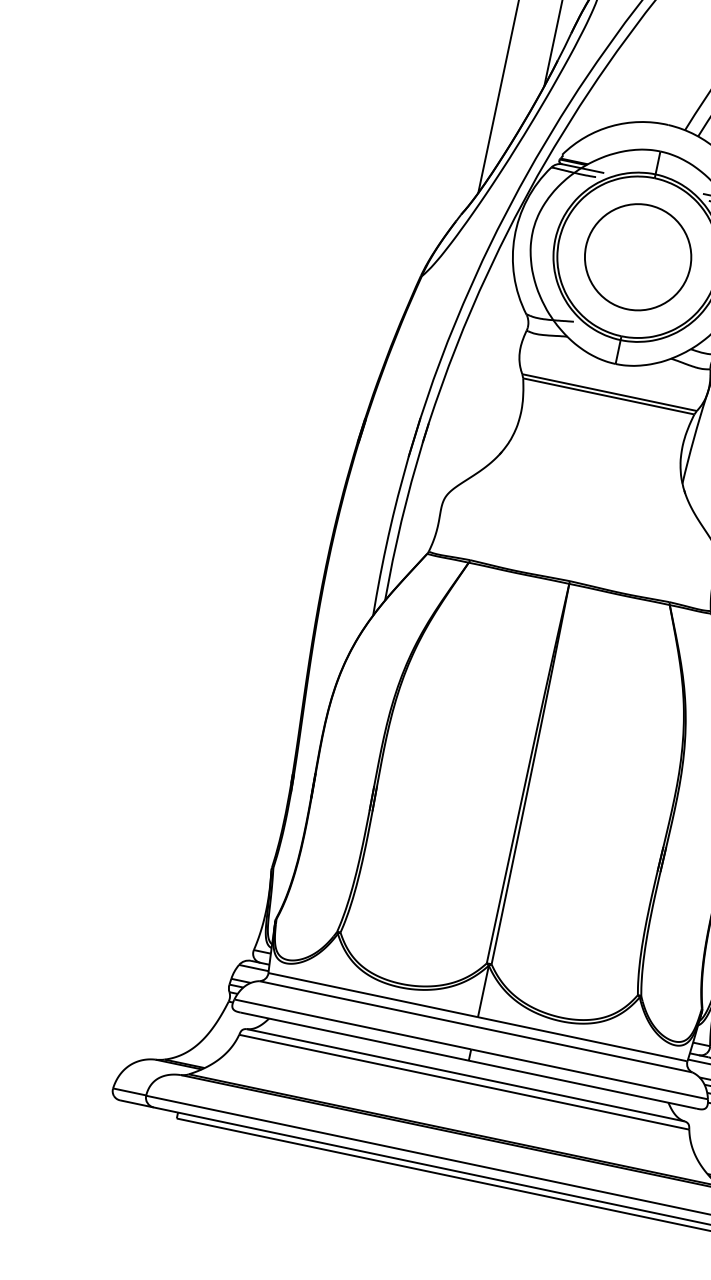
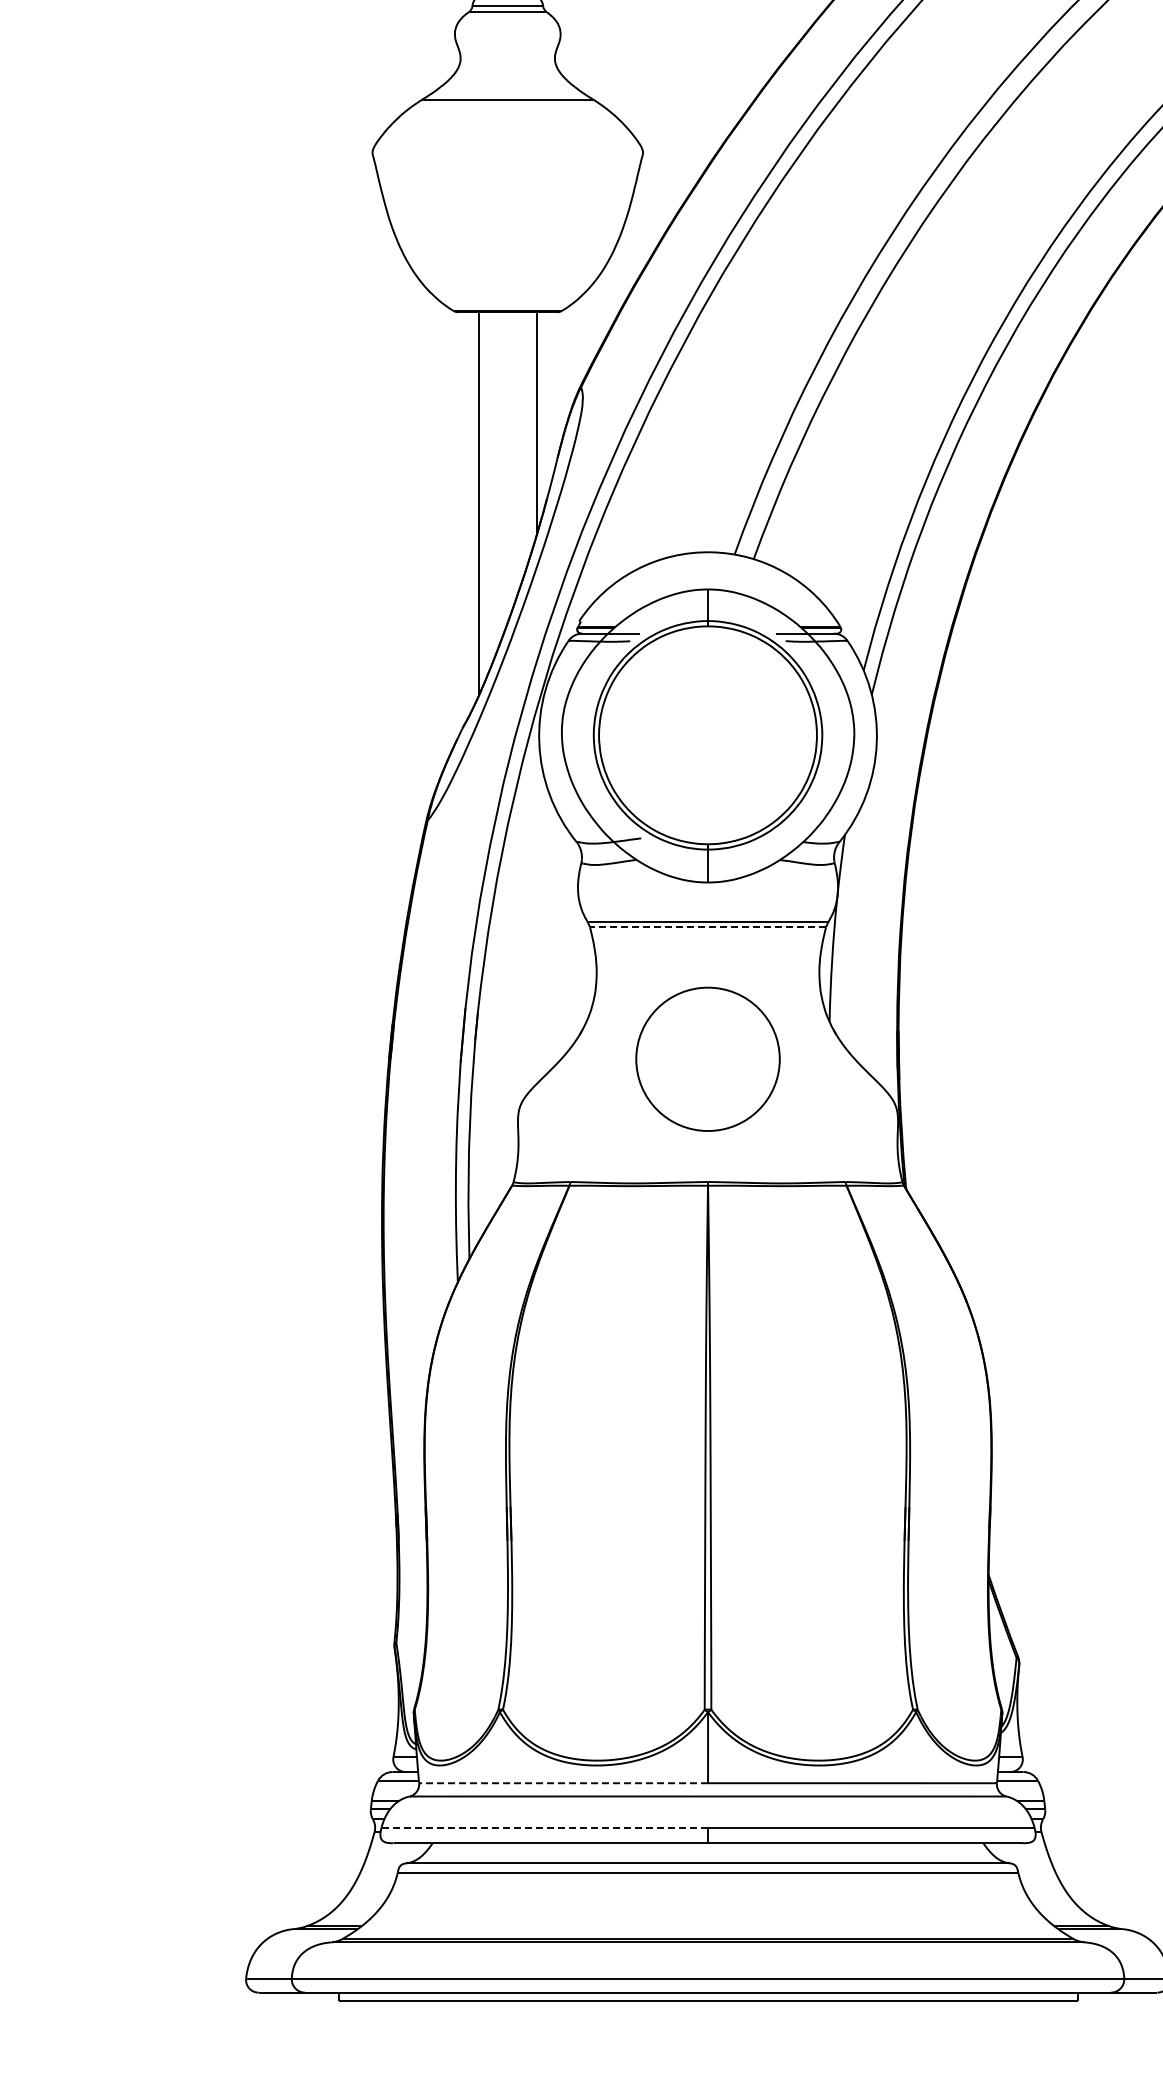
part: (637, 256) -> (707, 1058), moved
line: (608, 396) -> (707, 927), solid -> dashed
line: (373, 995) -> (563, 1783), solid -> dashed
line: (352, 1024) -> (544, 1827), solid -> dashed

